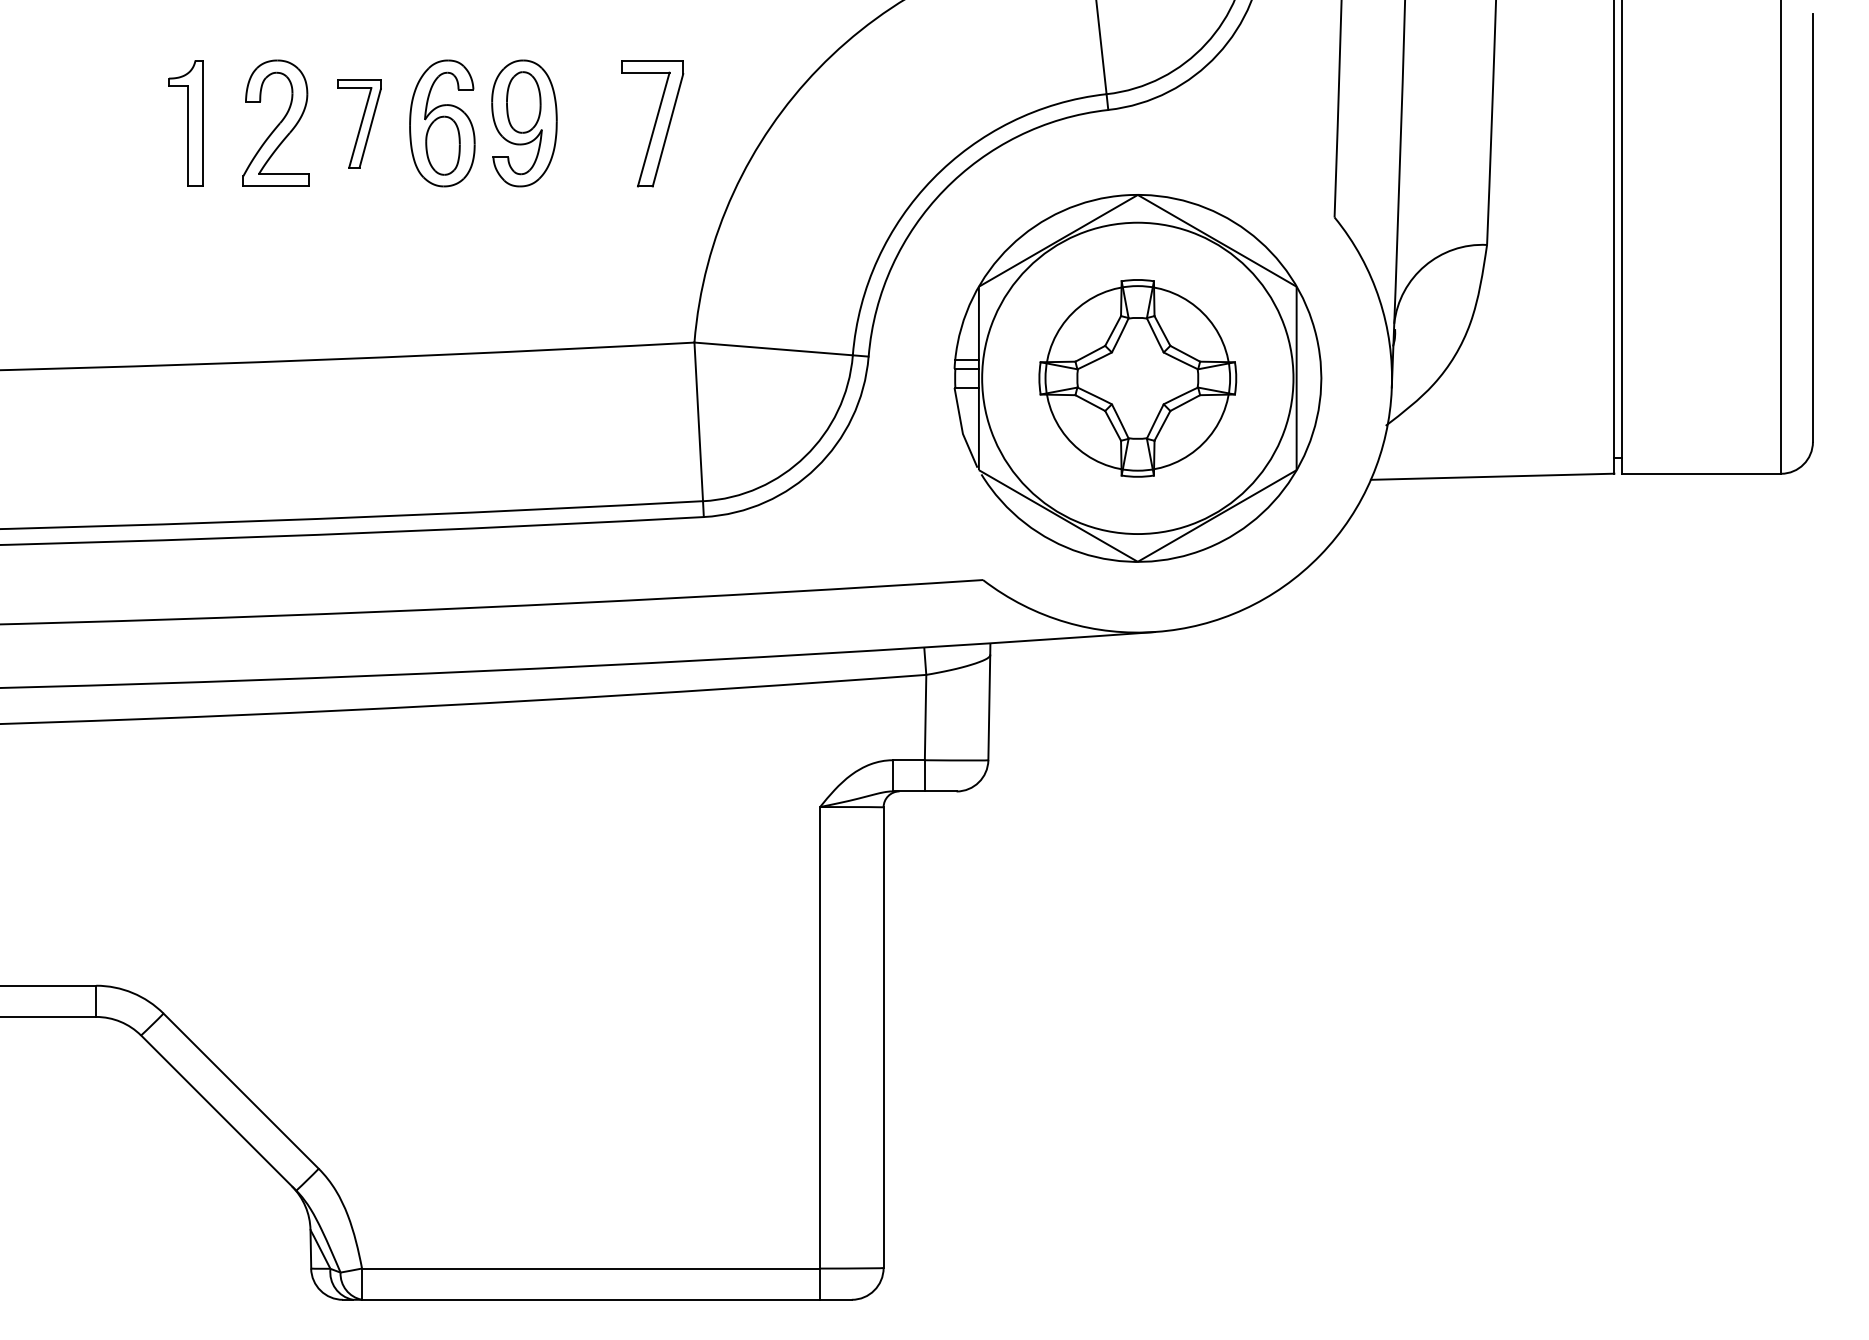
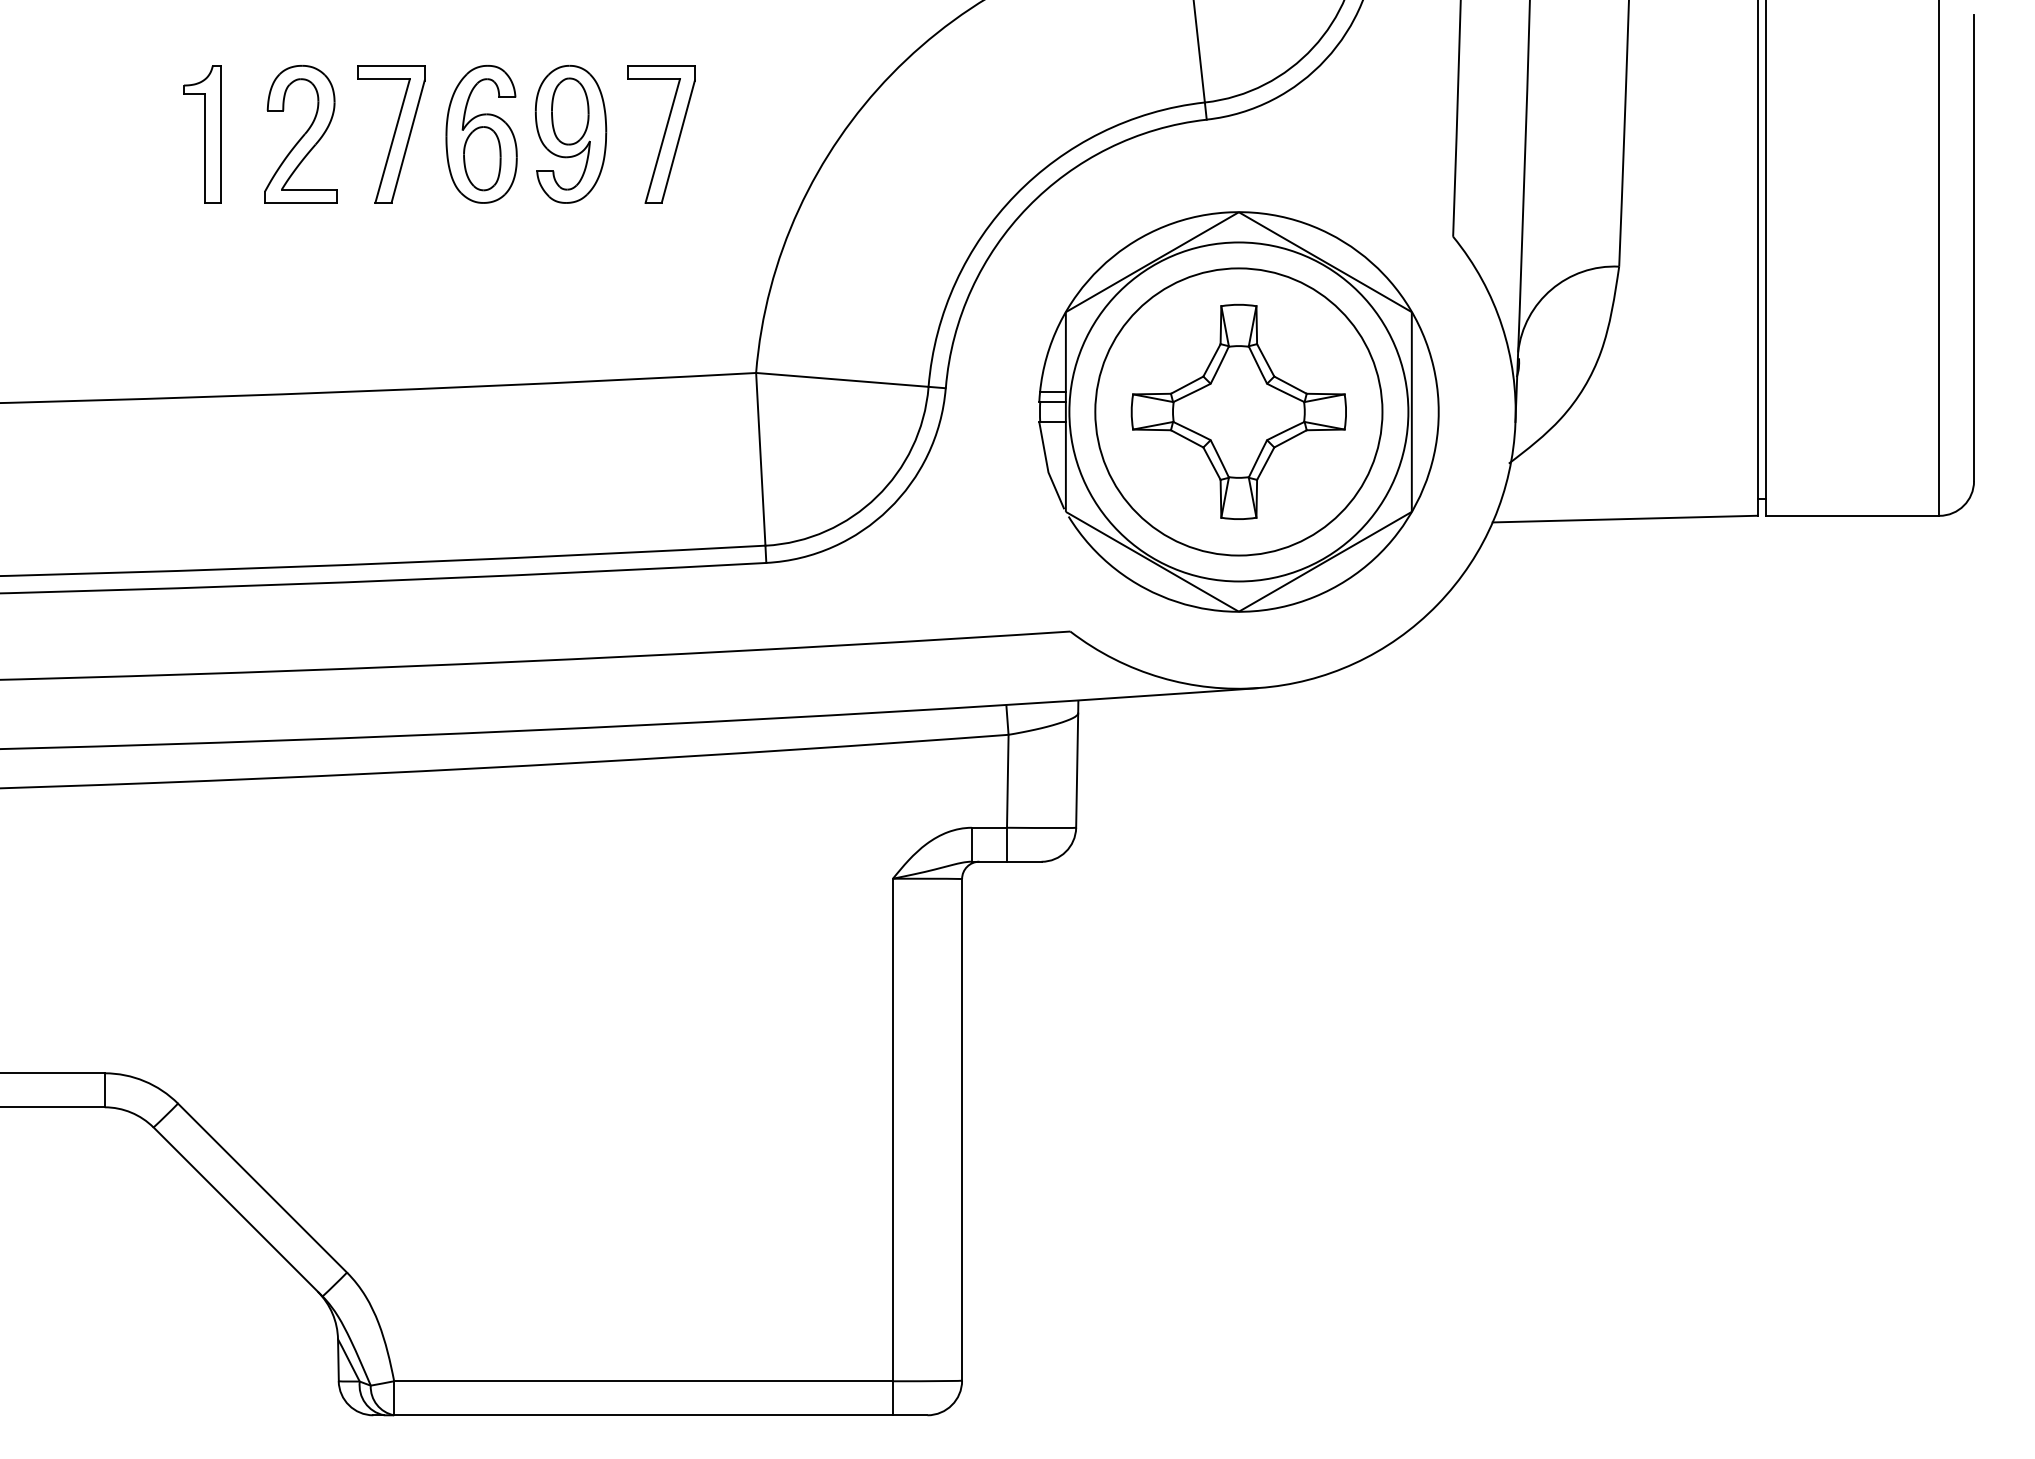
part: (359, 123) -> (391, 134), size x1.43
part: (652, 123) -> (661, 134), moved
circle: (1137, 378) -> (1238, 412), size x1.43

